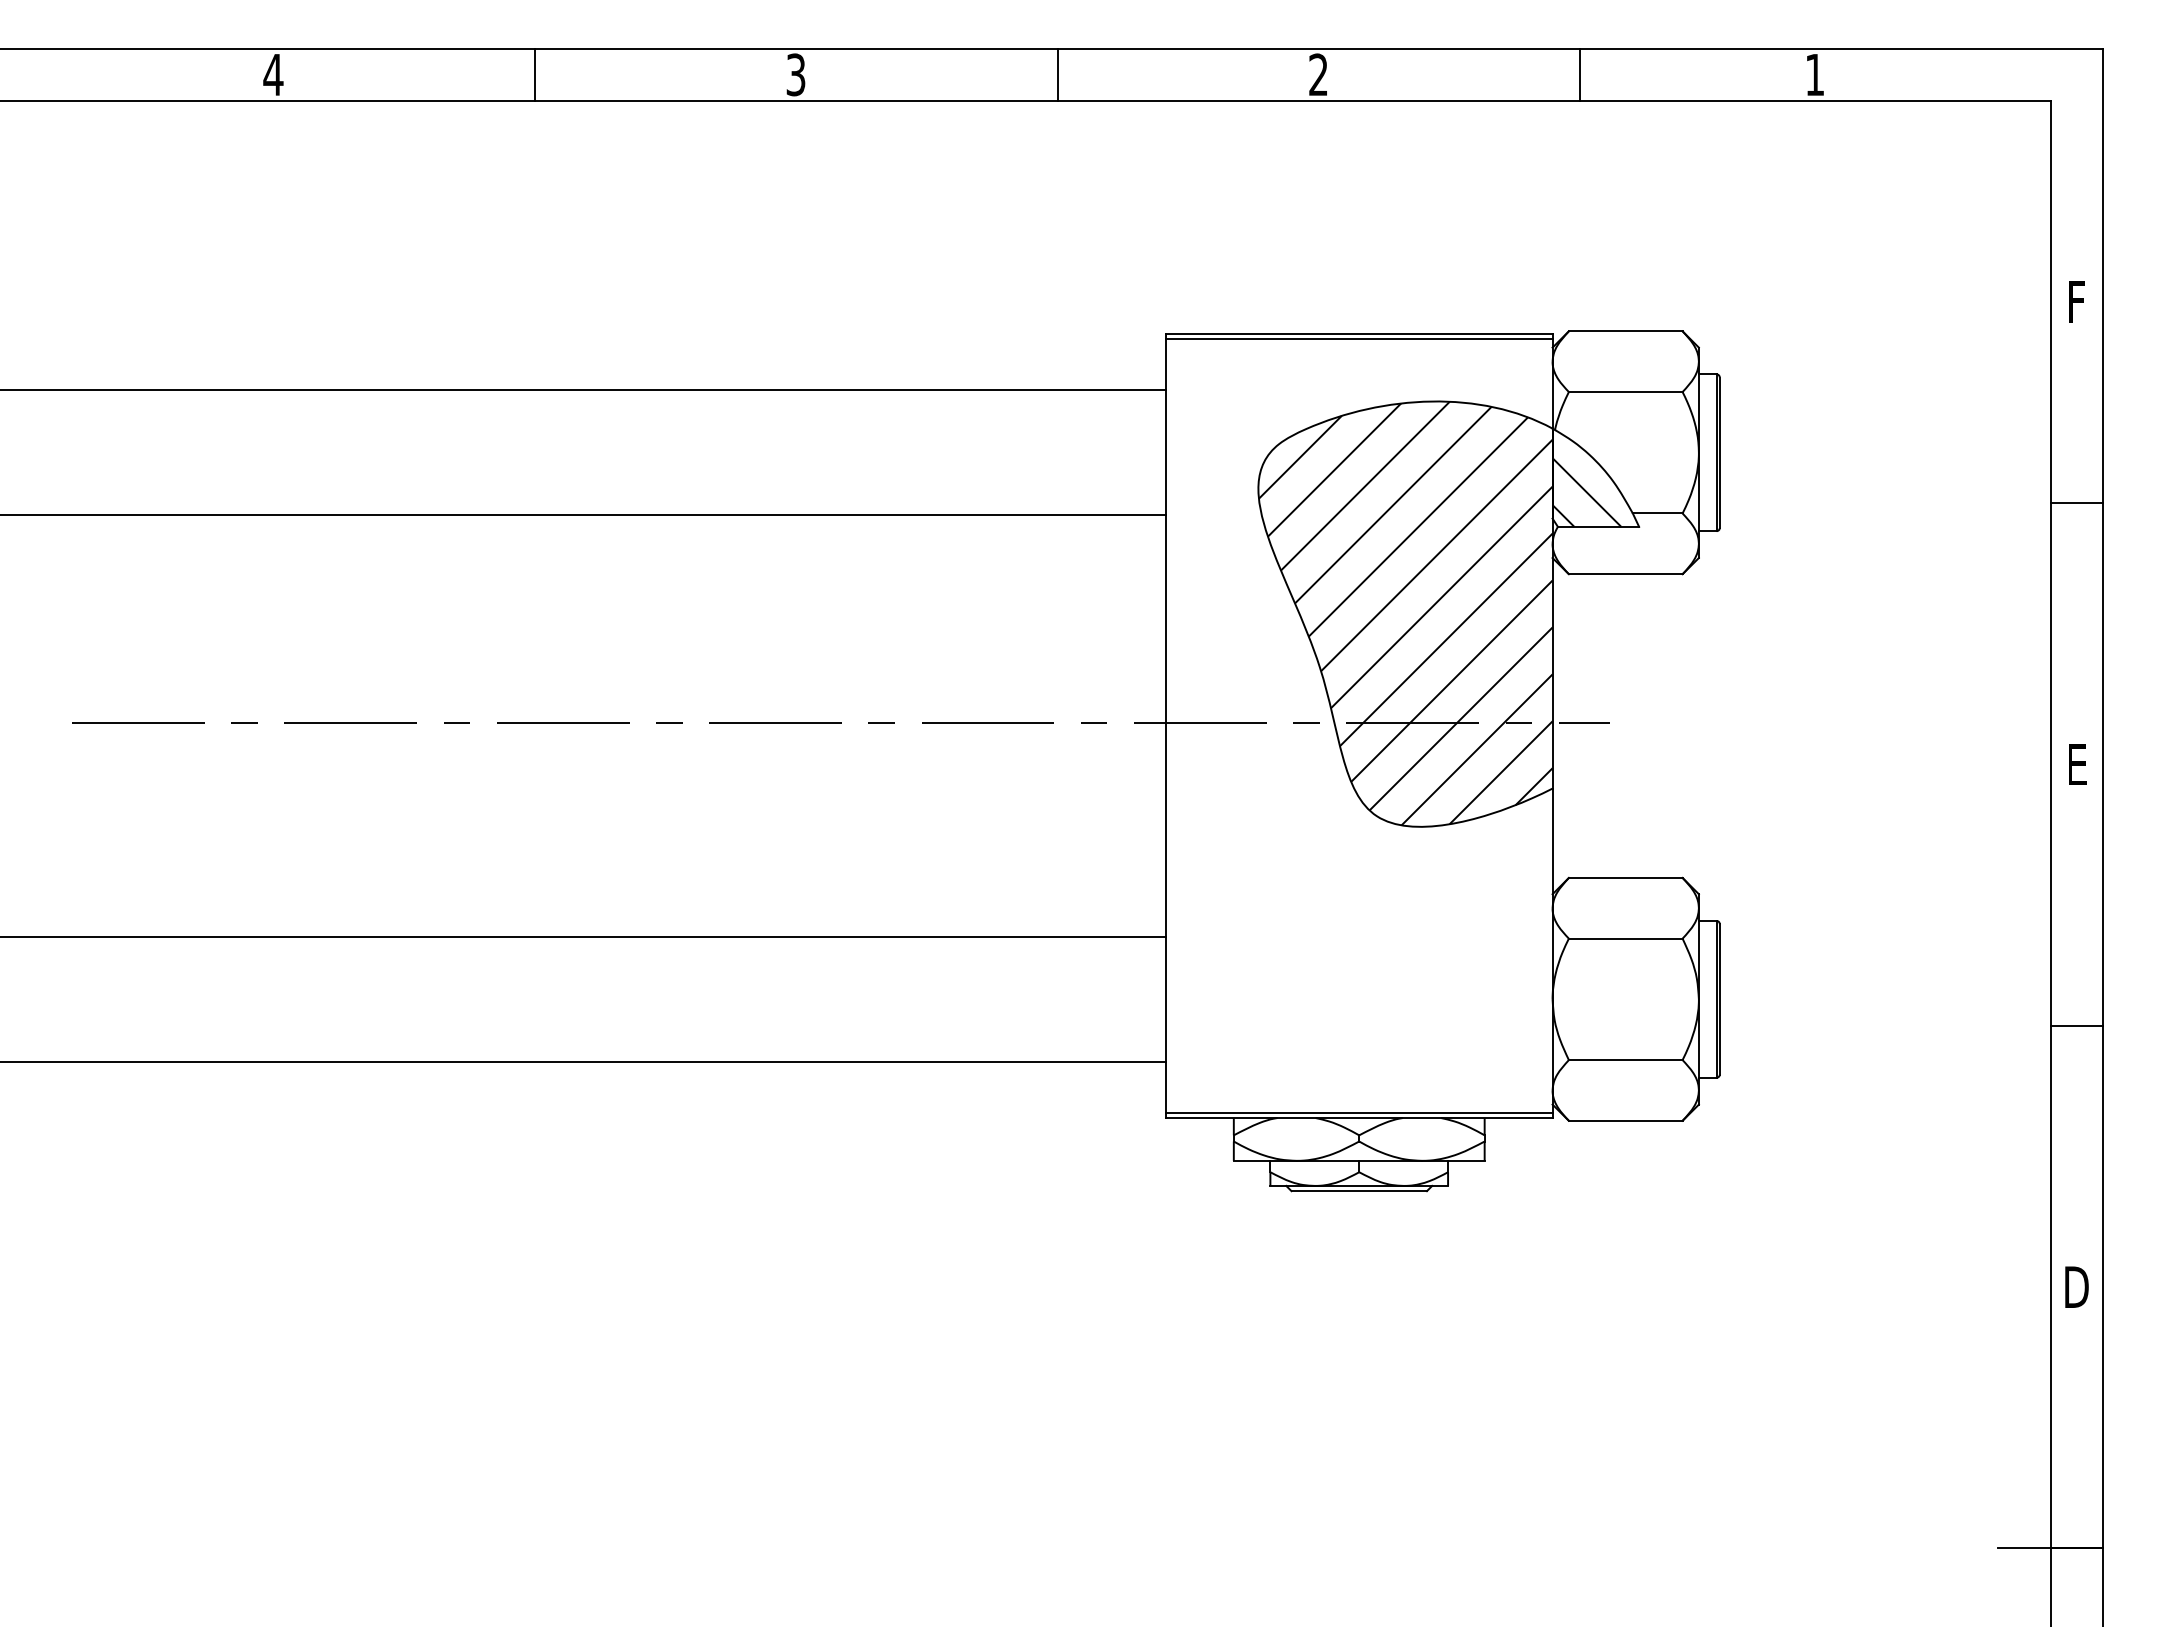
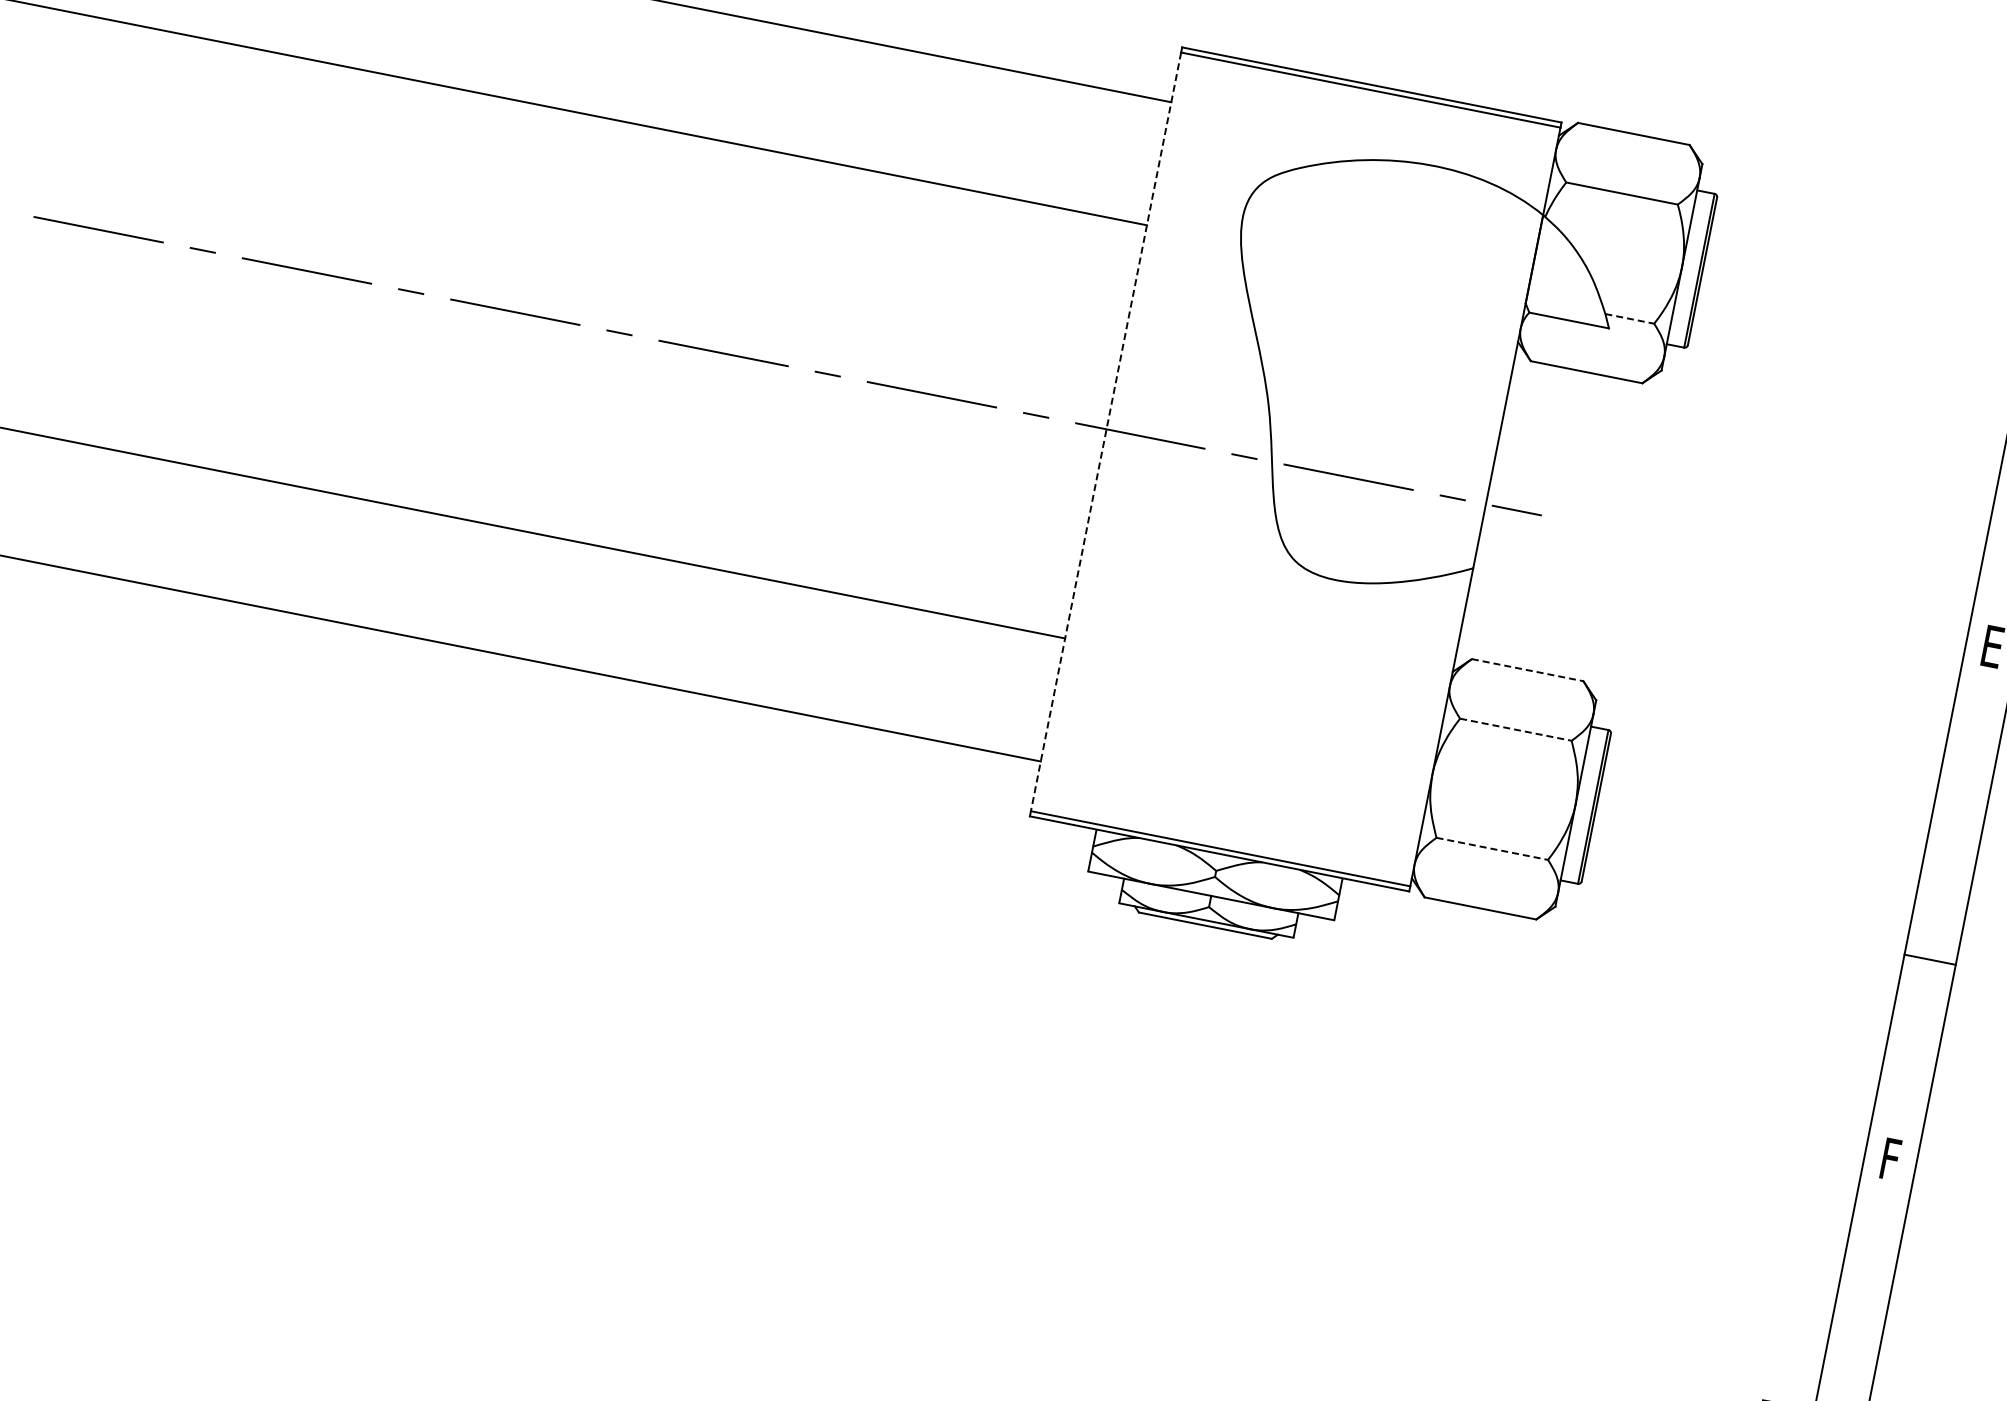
hatch: (1586, 492) -> (1564, 284), removed
line: (1657, 513) -> (1629, 318), solid -> dashed
hatch: (1405, 613) -> (1362, 367), removed
line: (1165, 726) -> (1105, 432), solid -> dashed
line: (1625, 877) -> (1527, 669), solid -> dashed
line: (1625, 938) -> (1515, 729), solid -> dashed
line: (2076, 1025) -> (1929, 959), moved
line: (1625, 1060) -> (1491, 849), solid -> dashed
text: (2076, 1286) -> (1890, 1158), D -> F

